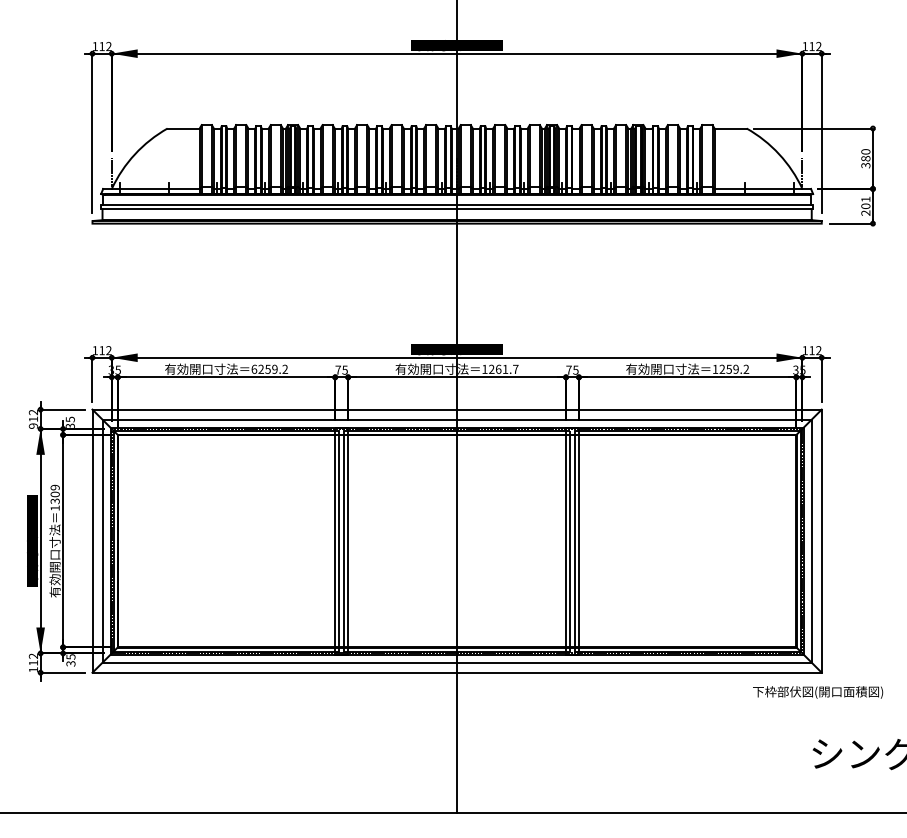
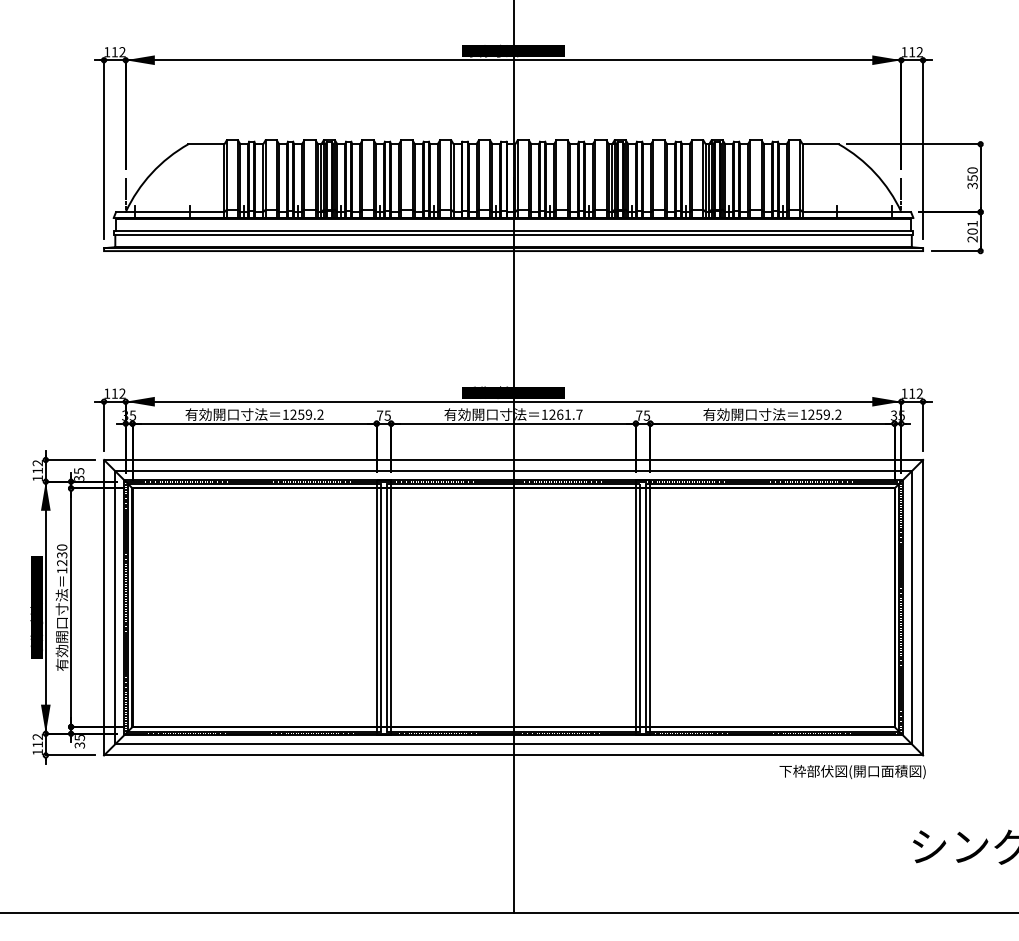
text: (865, 158) -> (972, 177), 380 -> 350
text: (254, 368) -> (286, 413), 6259.2 -> 1259.2
text: (33, 425) -> (37, 477), 912 -> 112
text: (54, 494) -> (61, 555), 1309 -> 1230
text: (818, 692) -> (853, 772), moved

